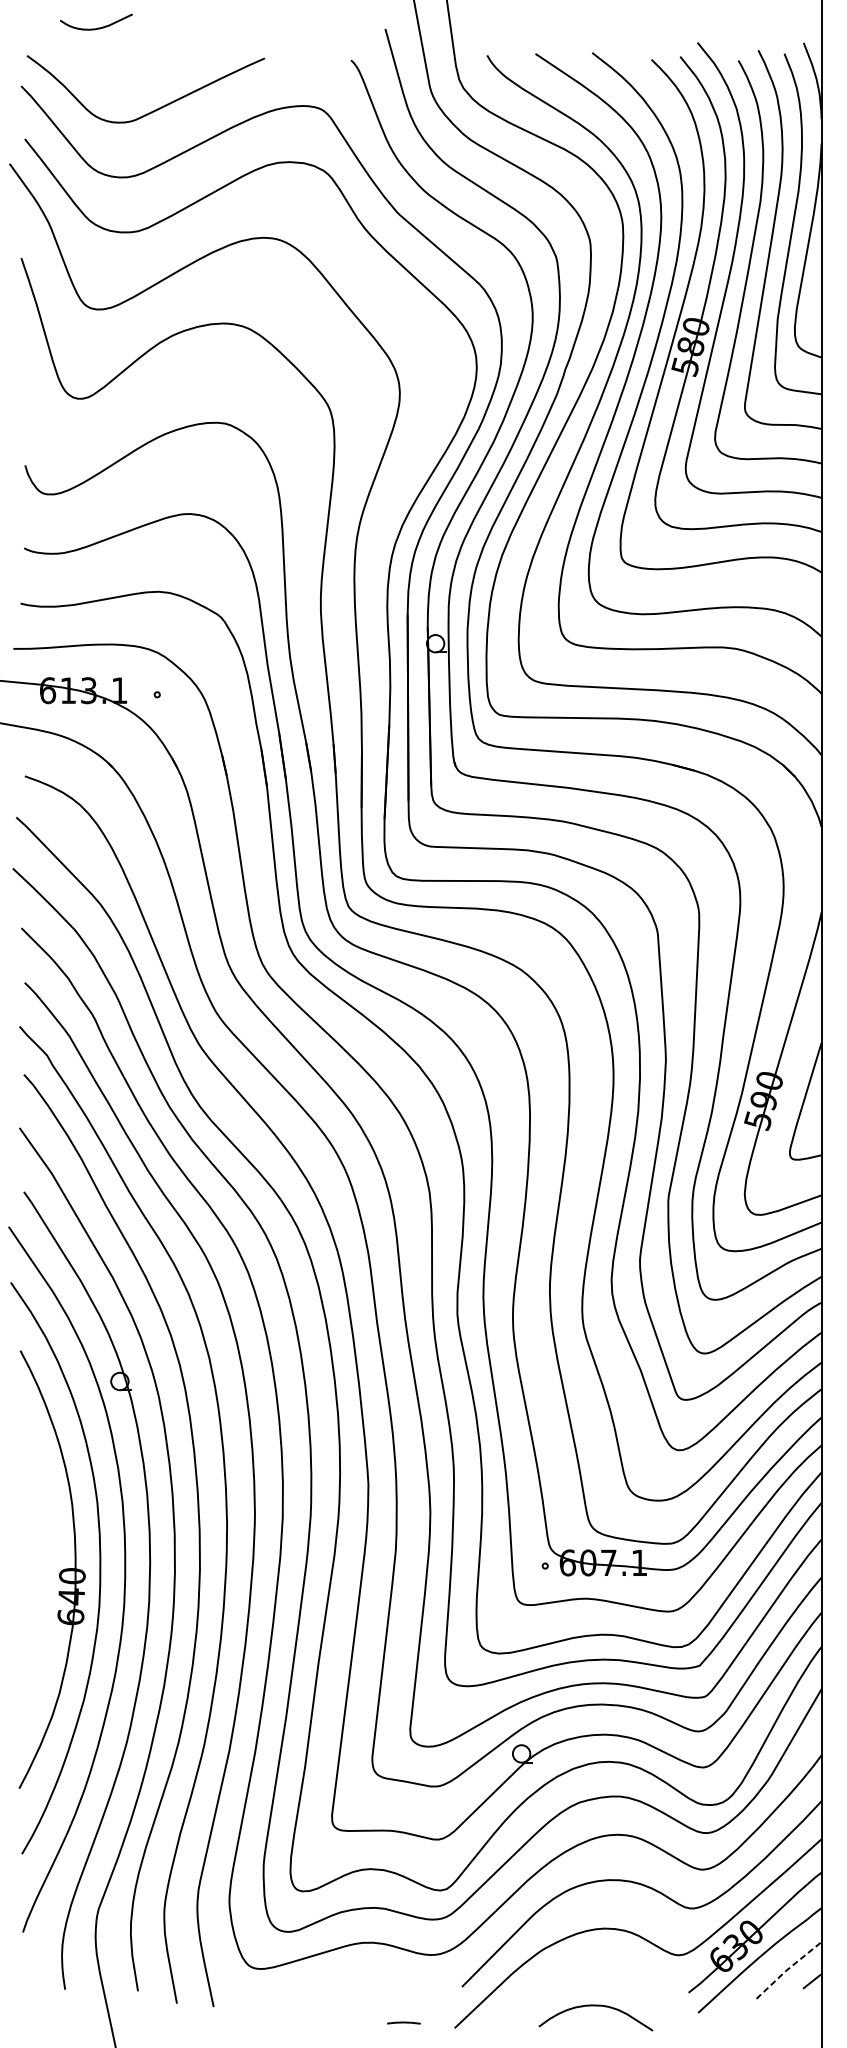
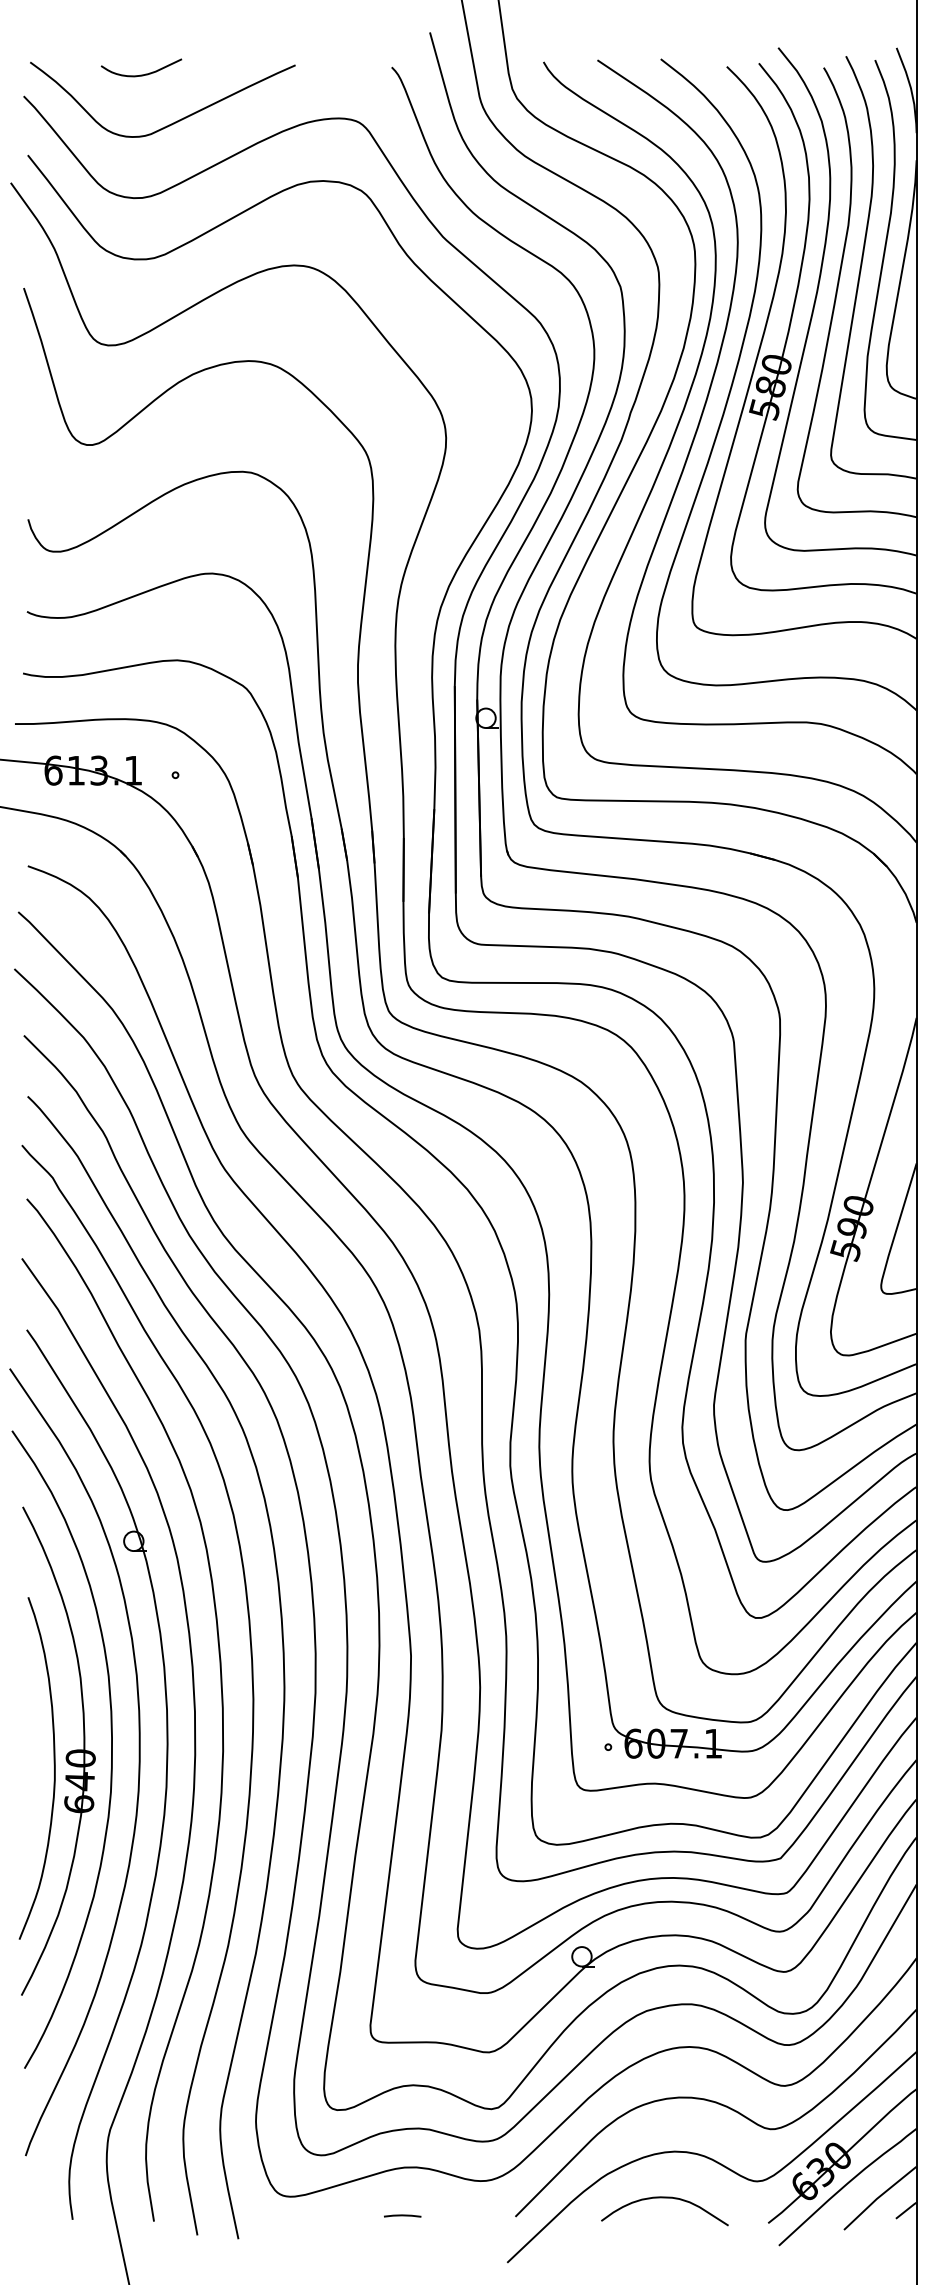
curve: (96, 28) -> (141, 74), moved
curve: (47, 1581) -> (53, 1764), added
line: (788, 1969) -> (879, 2197), dashed -> solid
curve: (595, 2006) -> (664, 2198), moved
line: (403, 2022) -> (402, 2215), moved

